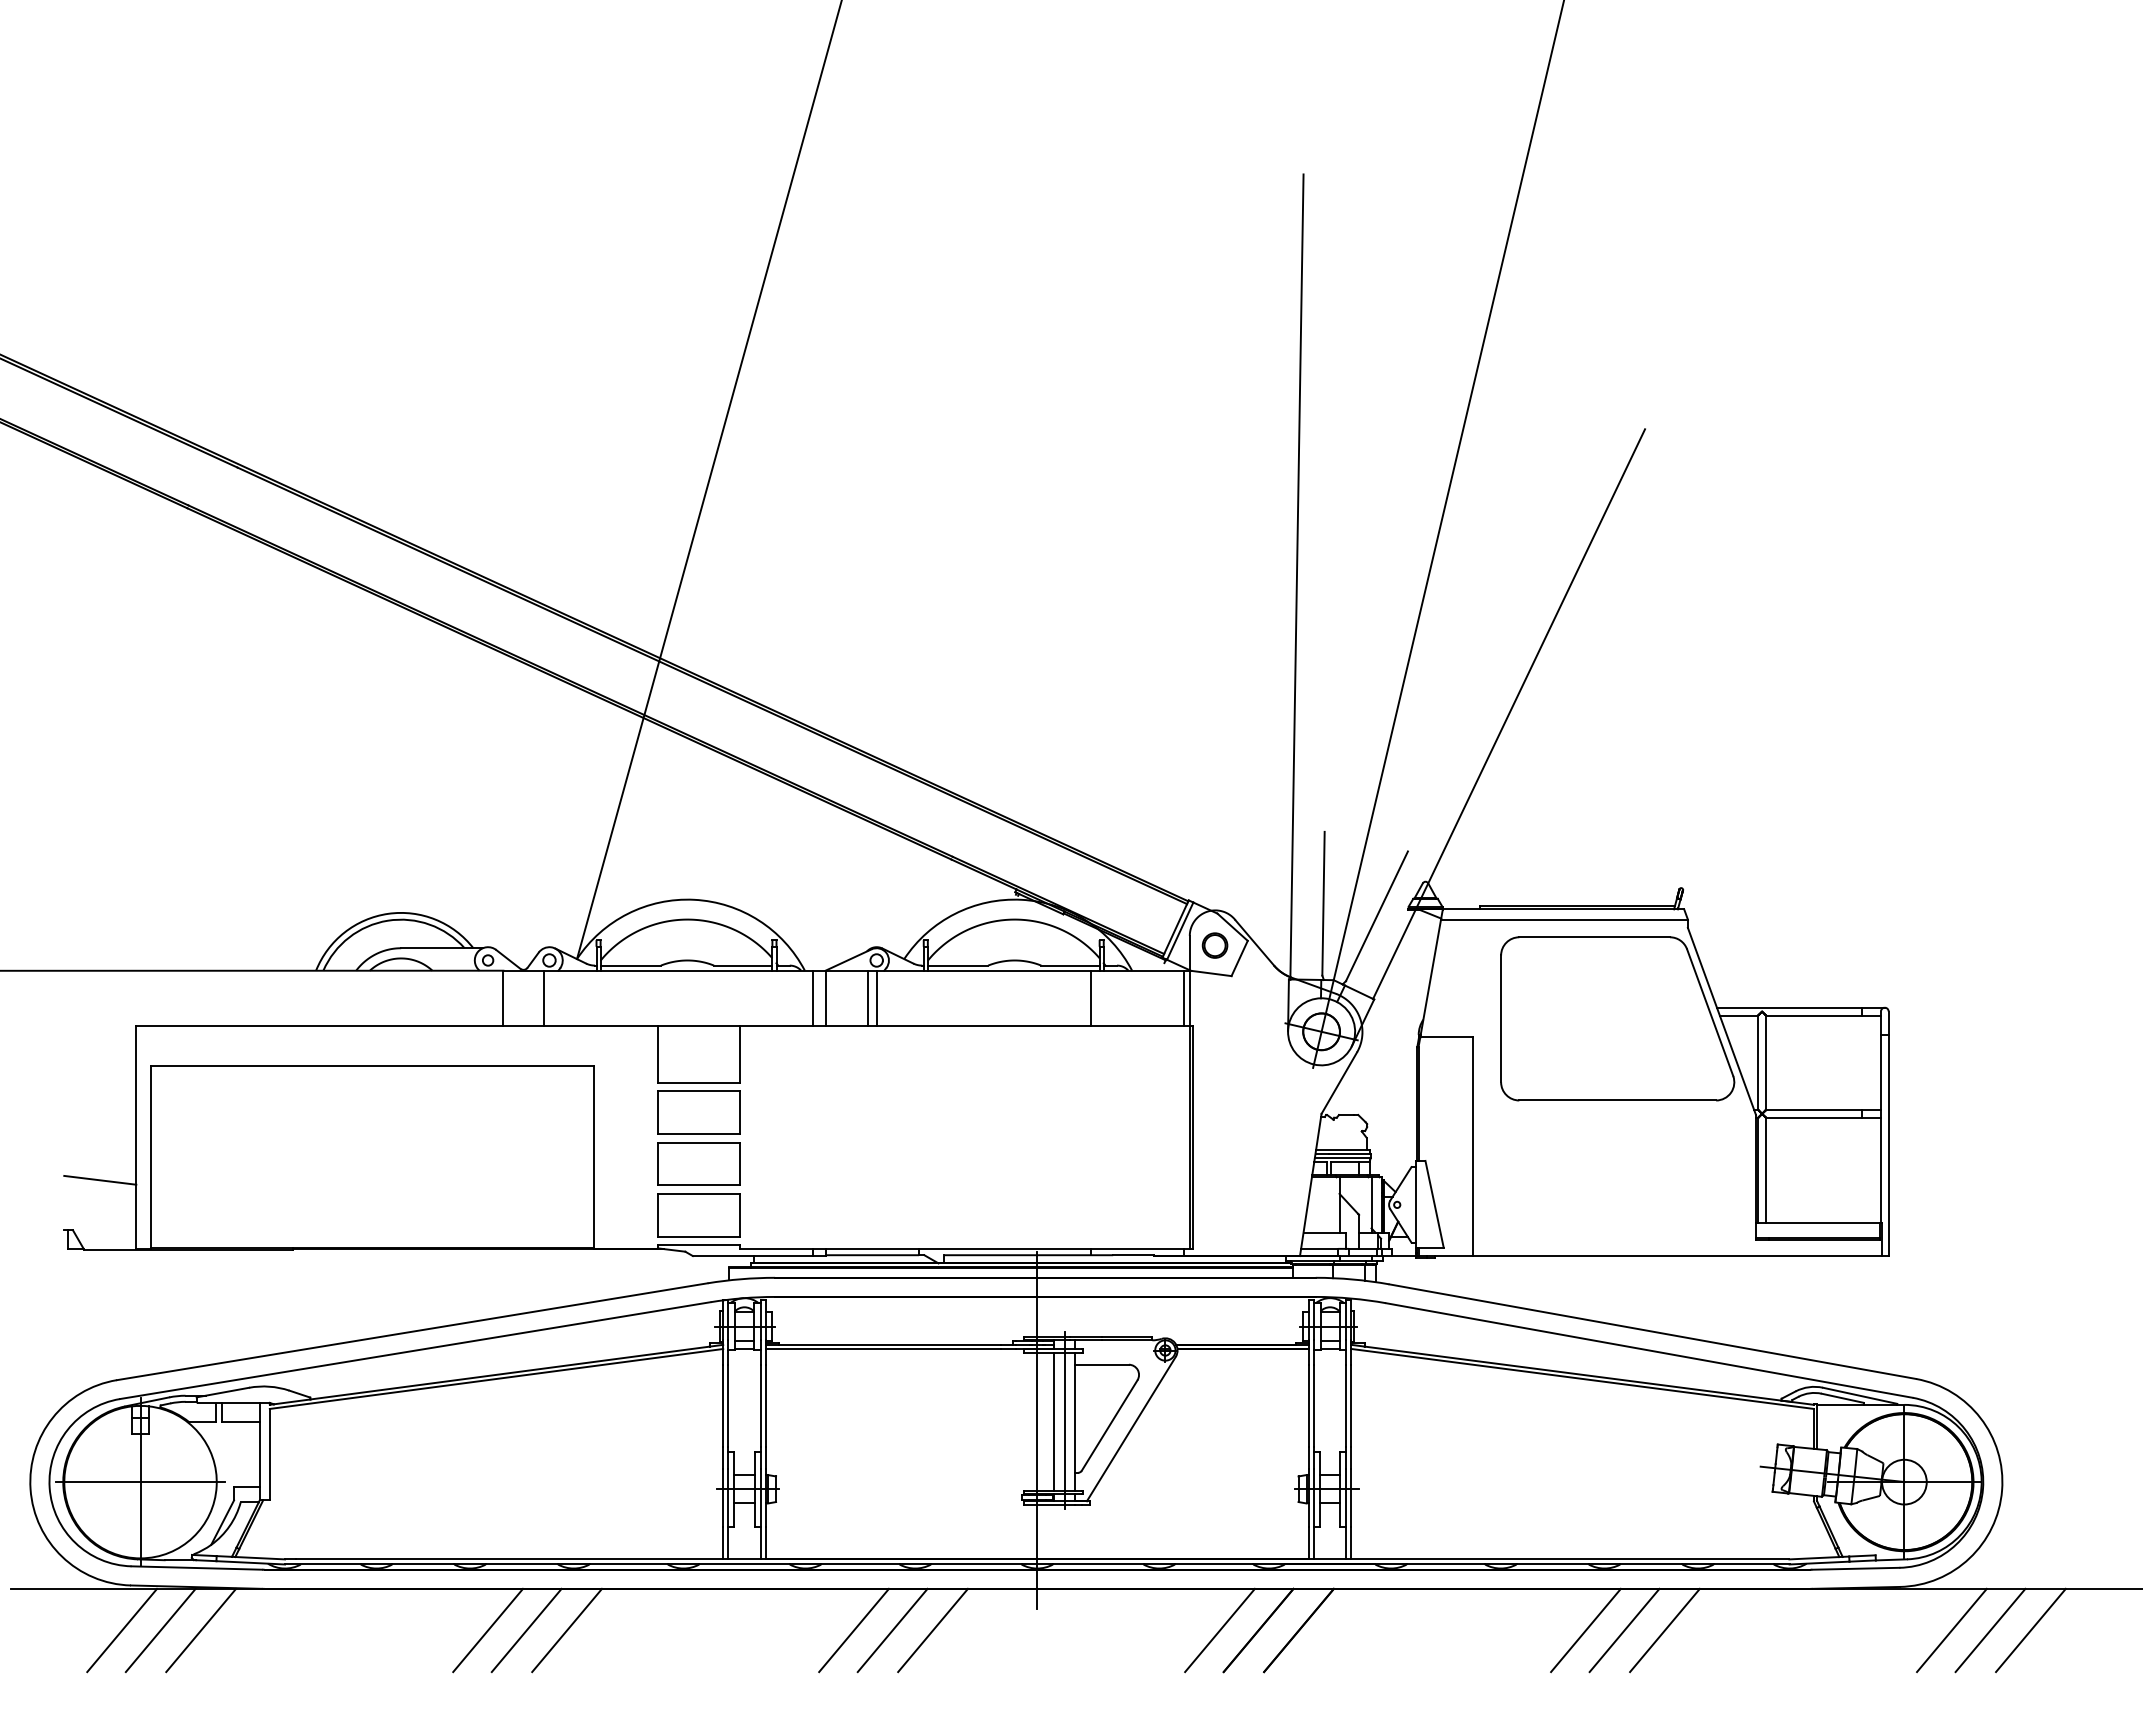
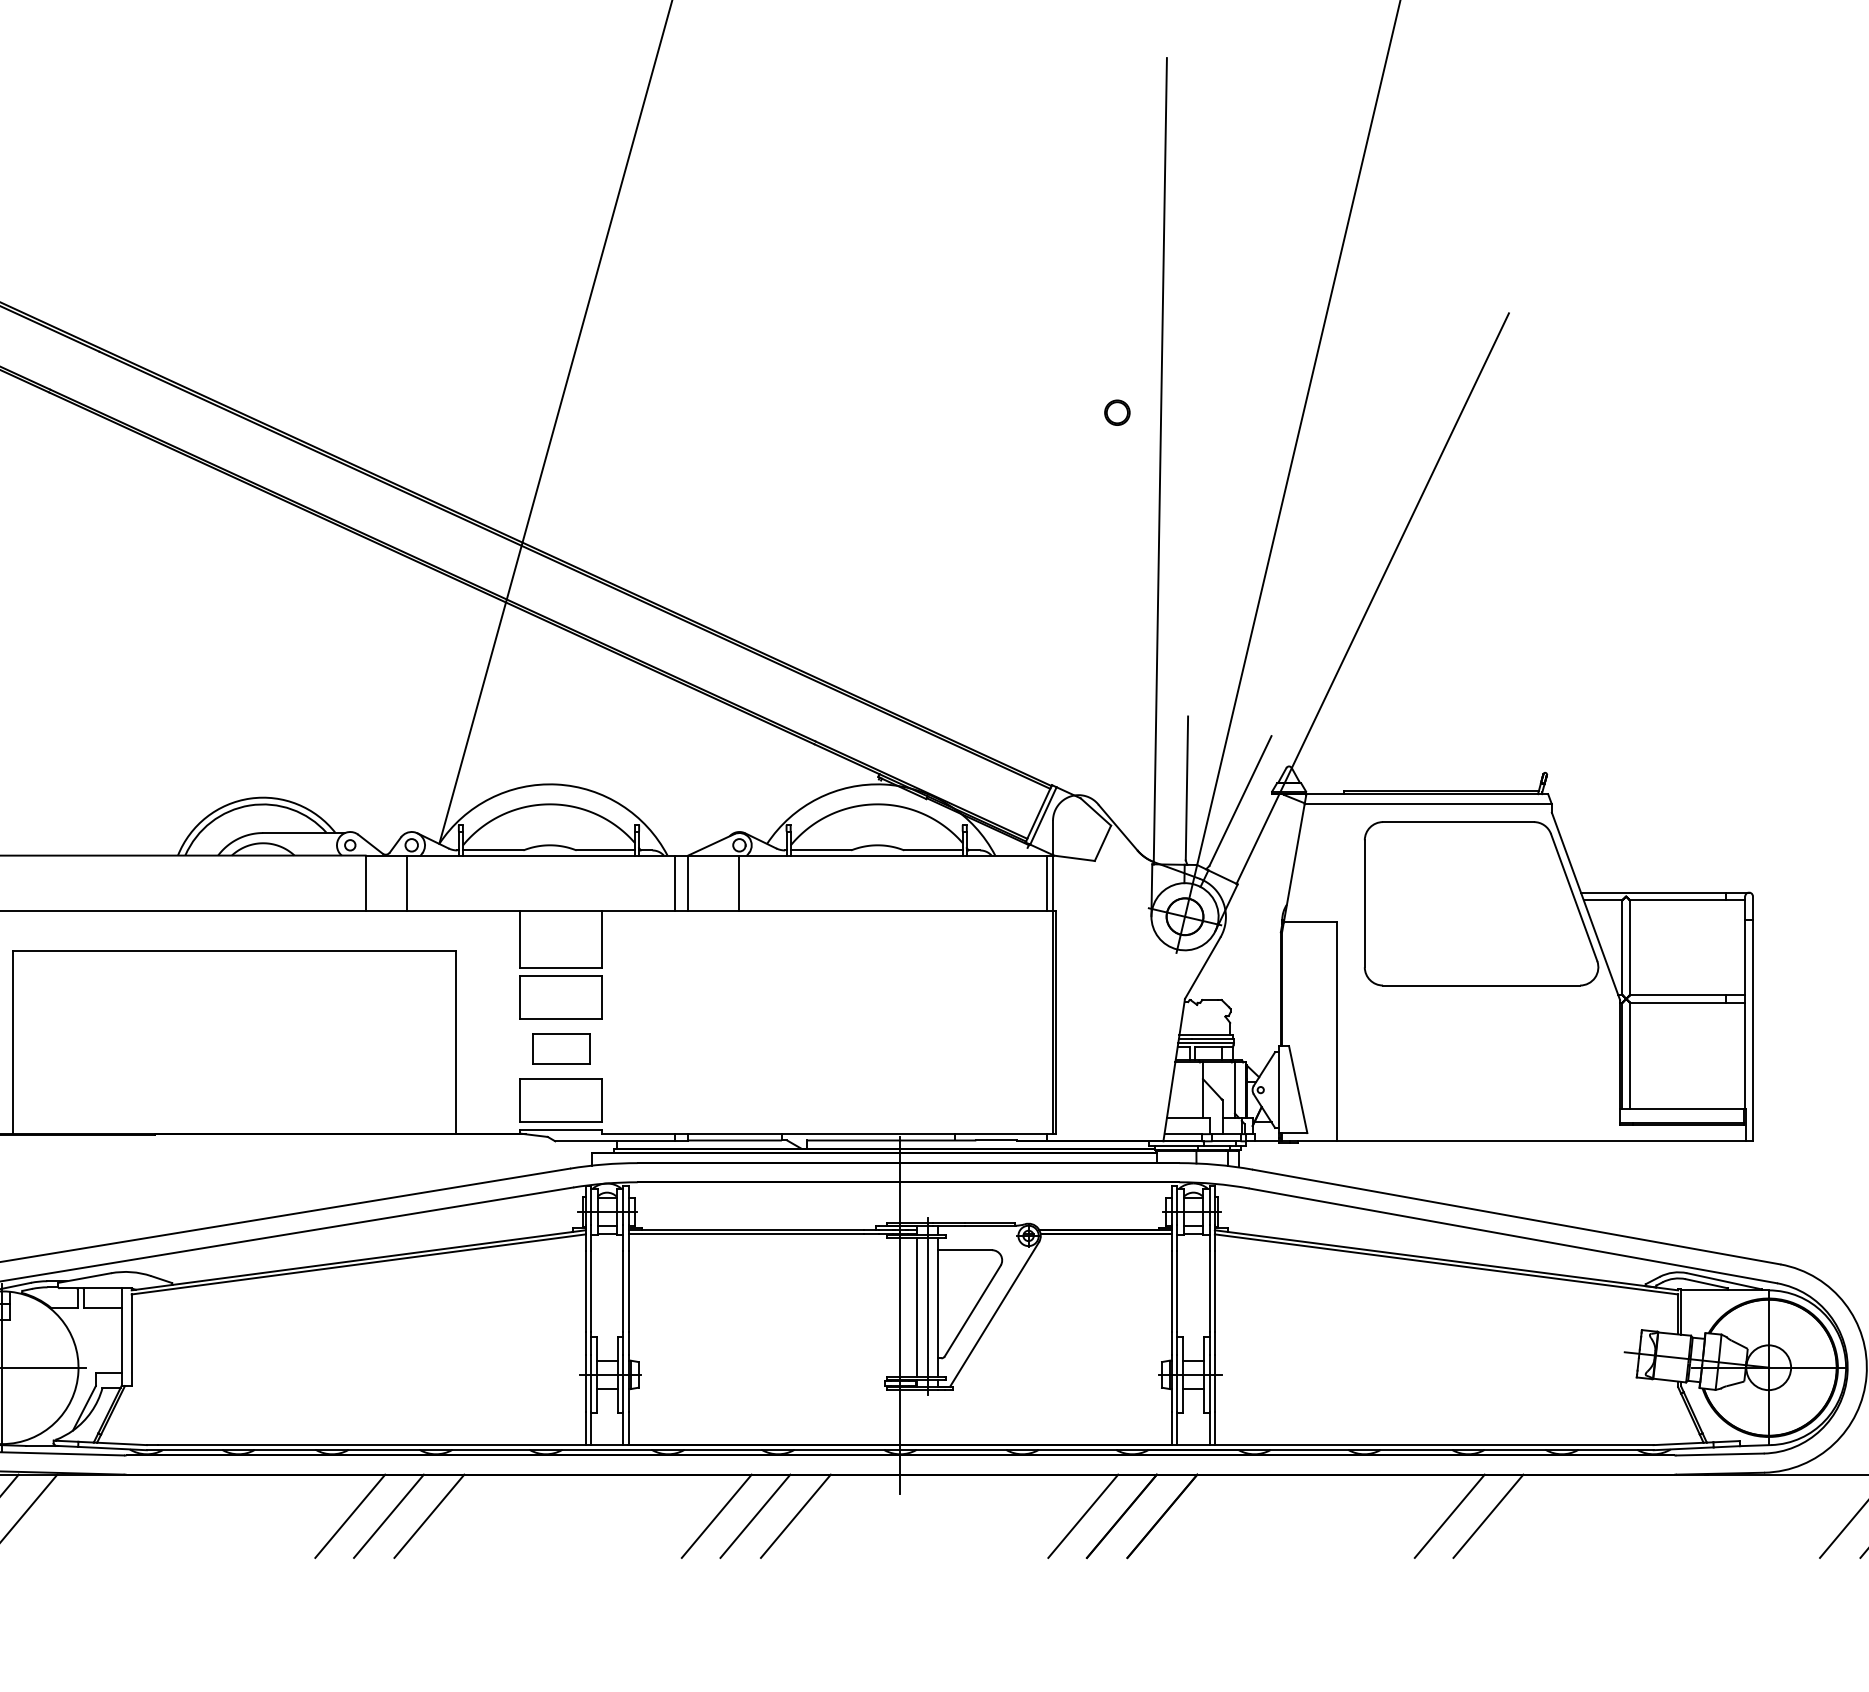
part: (1214, 945) -> (1116, 412), moved
line: (867, 997) -> (730, 882), removed
line: (1091, 997) -> (954, 882), removed
part: (698, 1163) -> (560, 1048), size x0.7
line: (201, 1630) -> (63, 1516), removed
line: (1664, 1630) -> (1528, 1516), removed
line: (1951, 1630) -> (1815, 1516), removed

